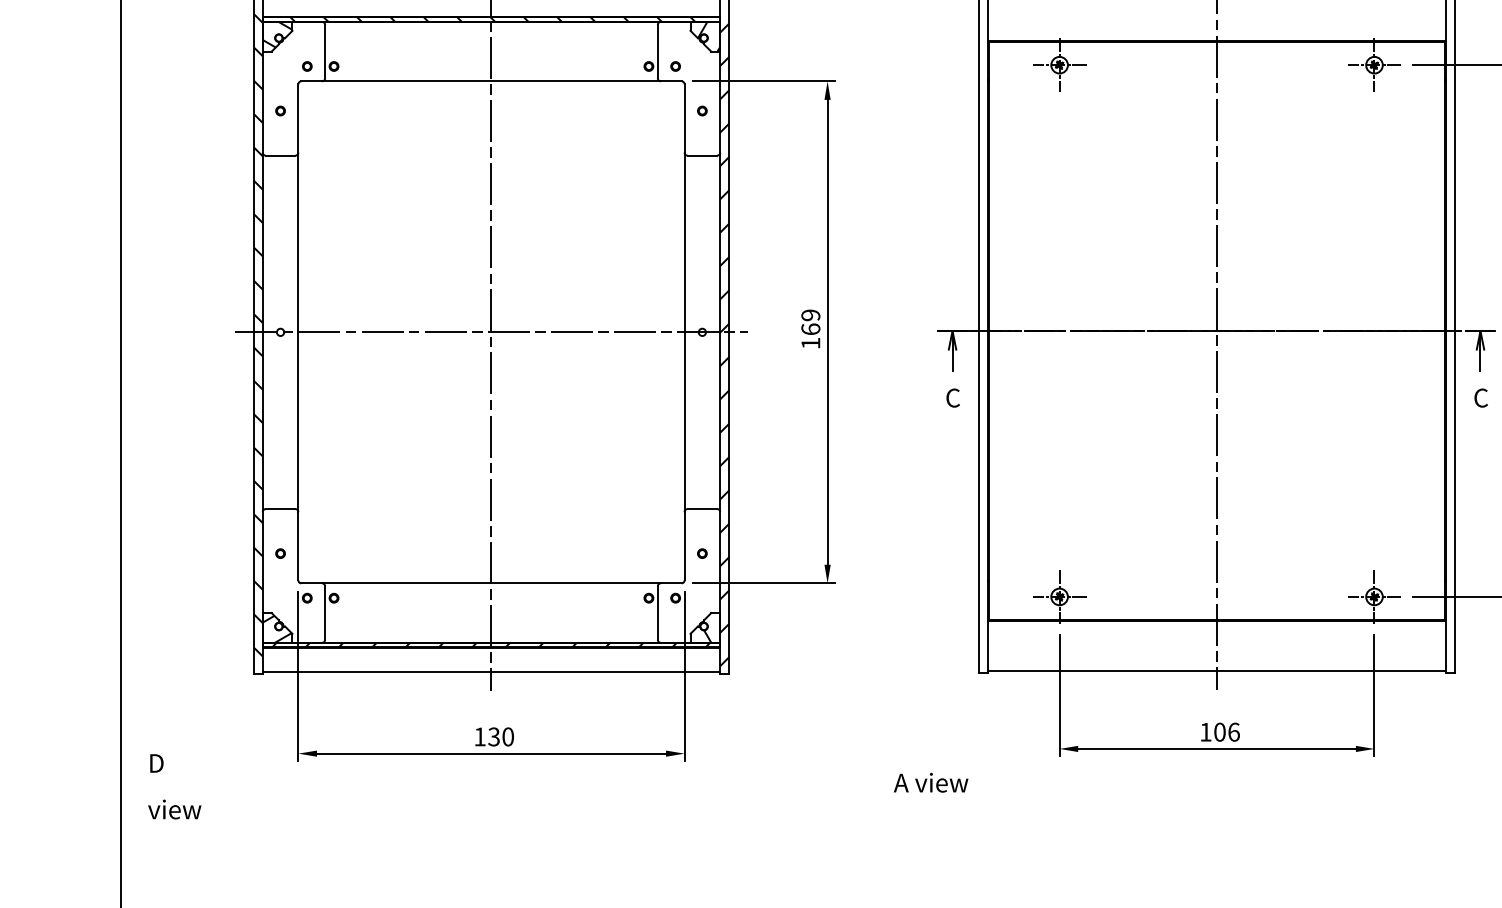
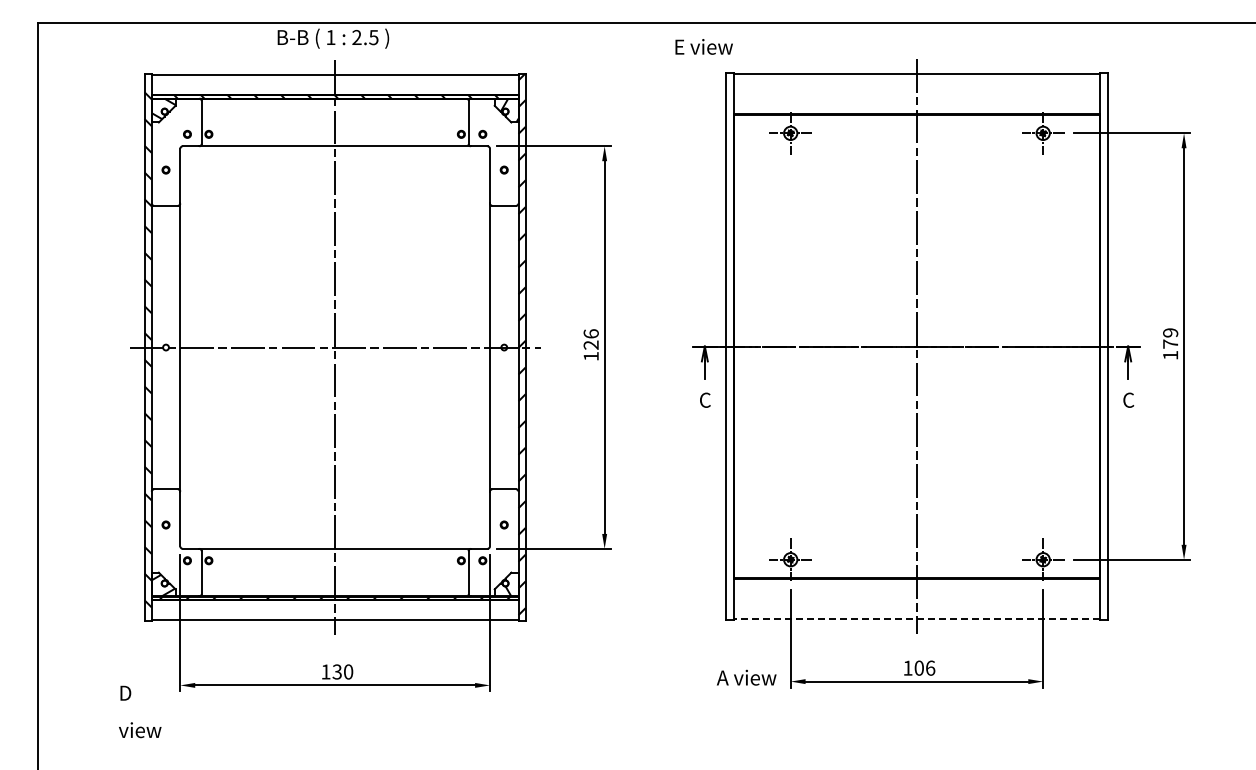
text: (809, 322) -> (590, 339), 169 -> 126
line: (1216, 671) -> (916, 619), solid -> dashed
text: (930, 782) -> (746, 677), moved
text: (175, 786) -> (140, 711), moved

